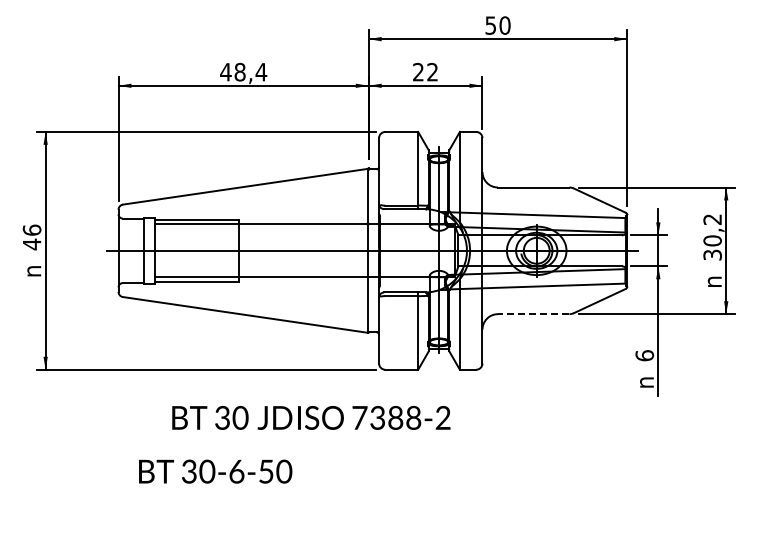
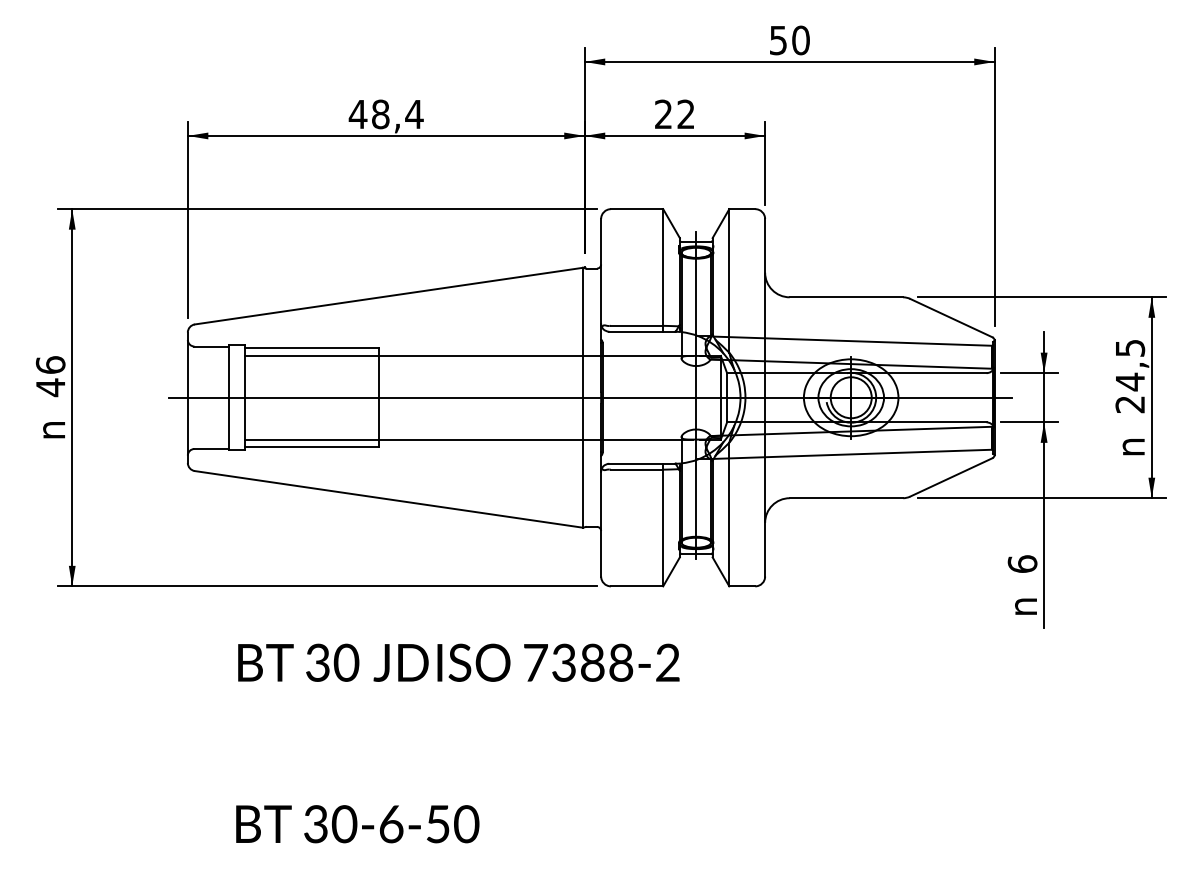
text: (712, 237) -> (1130, 376), 30,2 -> 24,5
line: (533, 314) -> (846, 498), dashed -> solid
text: (311, 417) -> (459, 662), moved
text: (215, 471) -> (357, 823), moved

